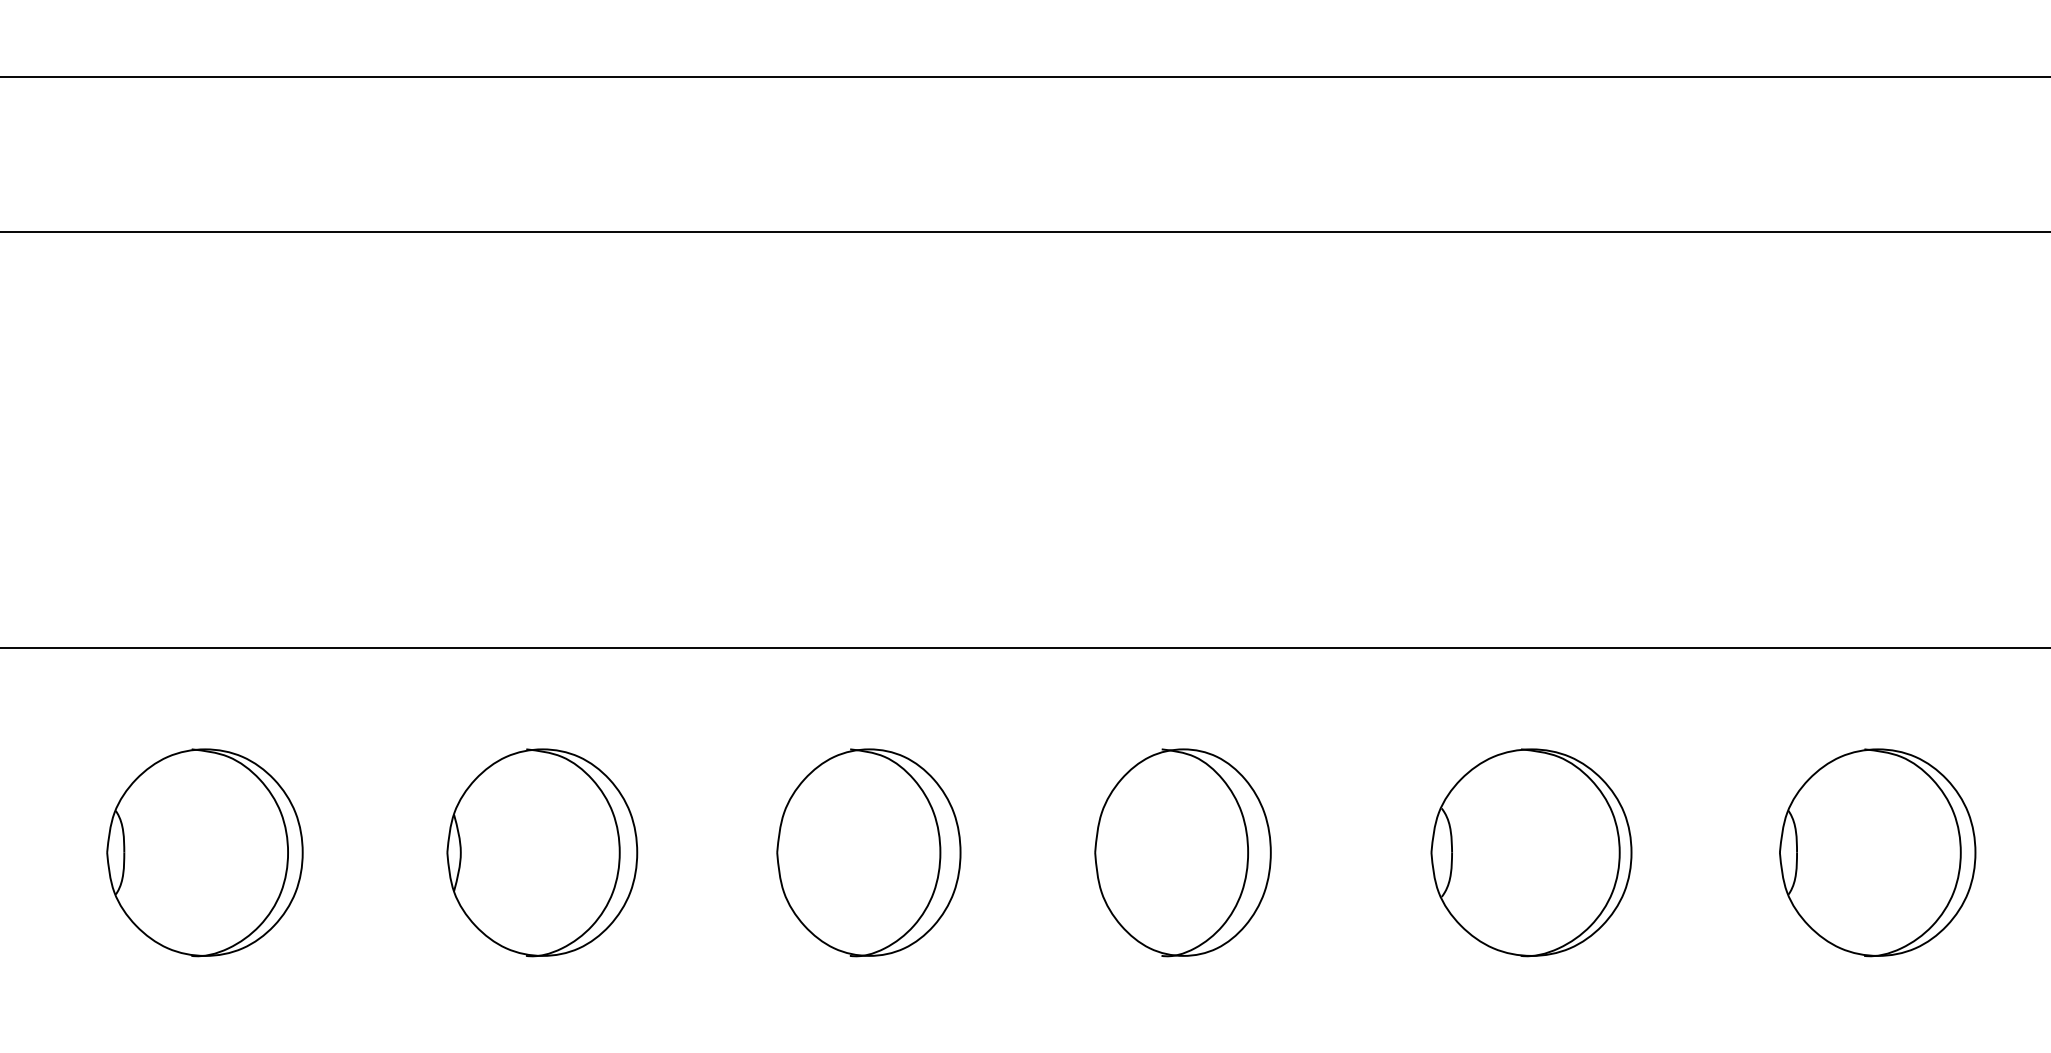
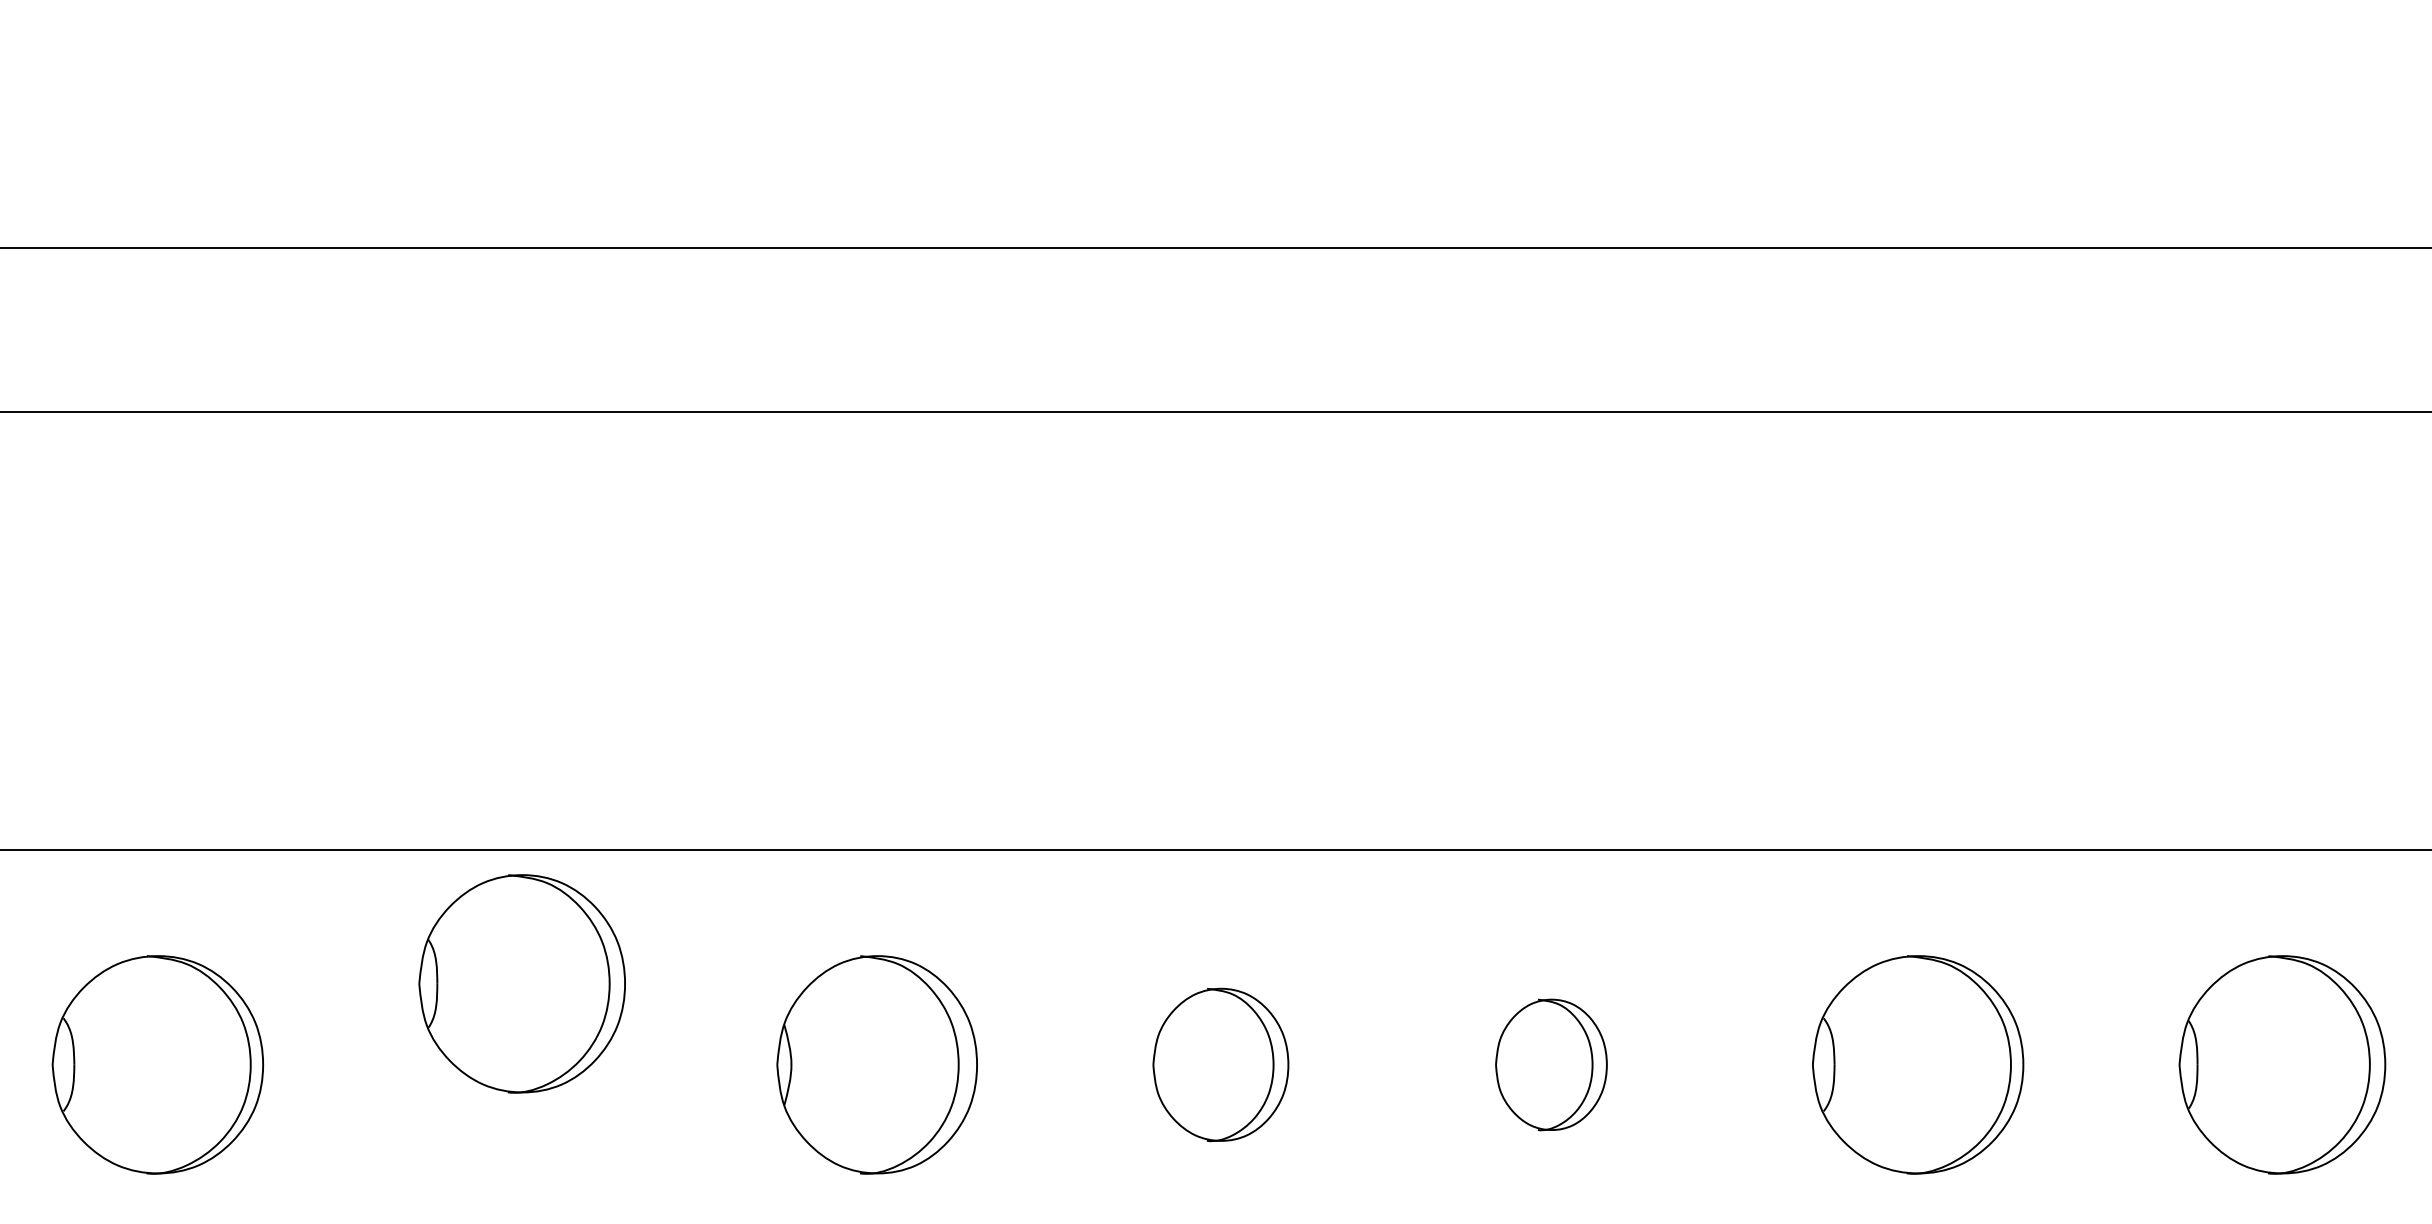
part: (204, 852) -> (521, 983), moved
part: (868, 852) -> (1220, 1064), size x0.7
part: (1183, 852) -> (1551, 1064), size x0.6

